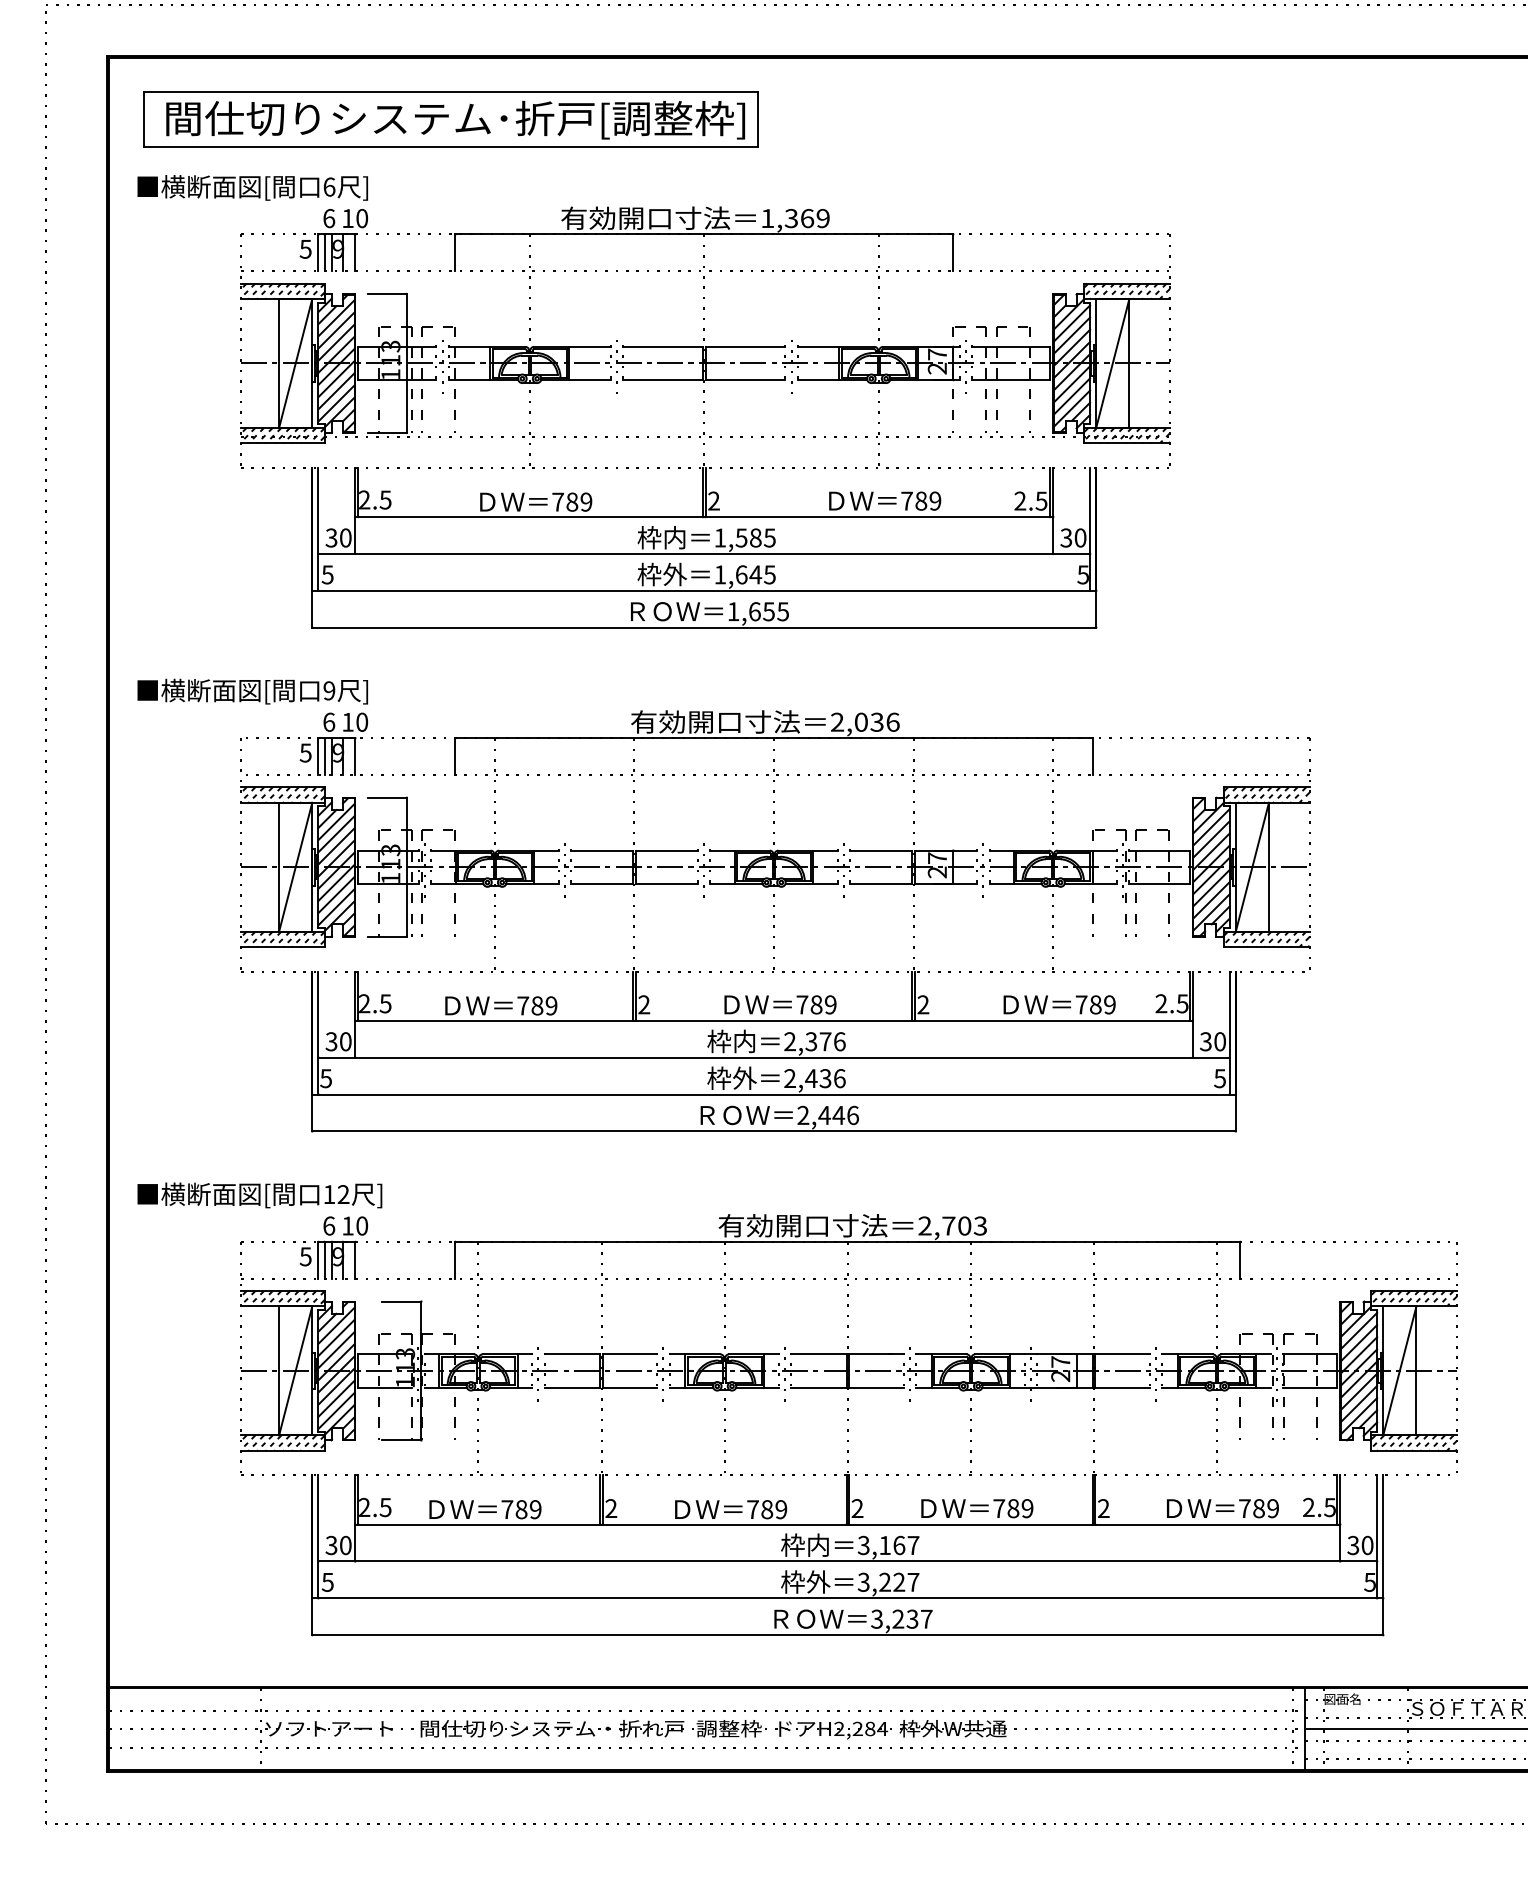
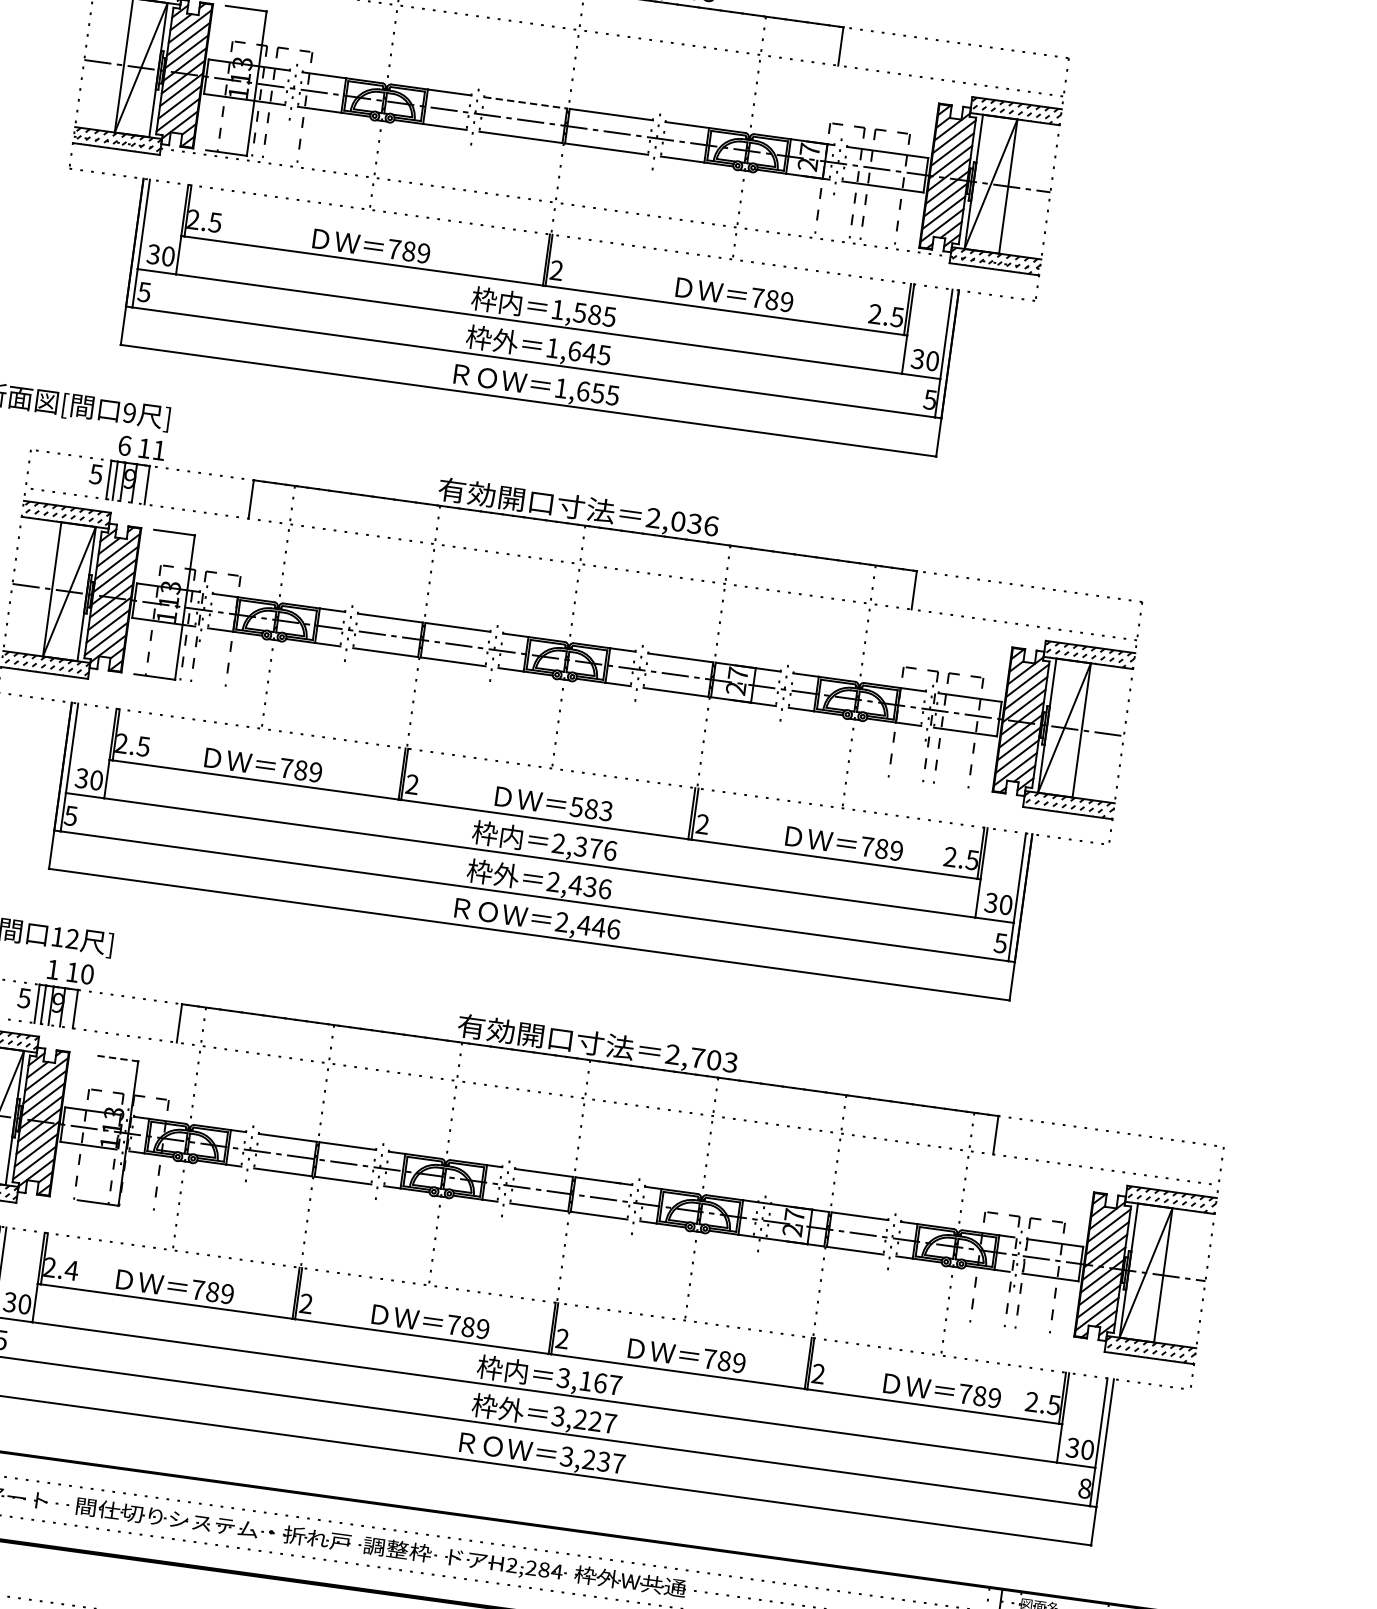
line: (663, 346) -> (526, 102), solid -> dashed
text: (362, 721) -> (159, 449), 10 -> 11
text: (816, 1004) -> (591, 808), 789 -> 583
text: (329, 1225) -> (53, 969), 6 -> 1
line: (401, 1301) -> (117, 1058), solid -> dashed
text: (385, 1507) -> (71, 1270), 2.5 -> 2.4
text: (1369, 1581) -> (1084, 1487), 5 -> 8

